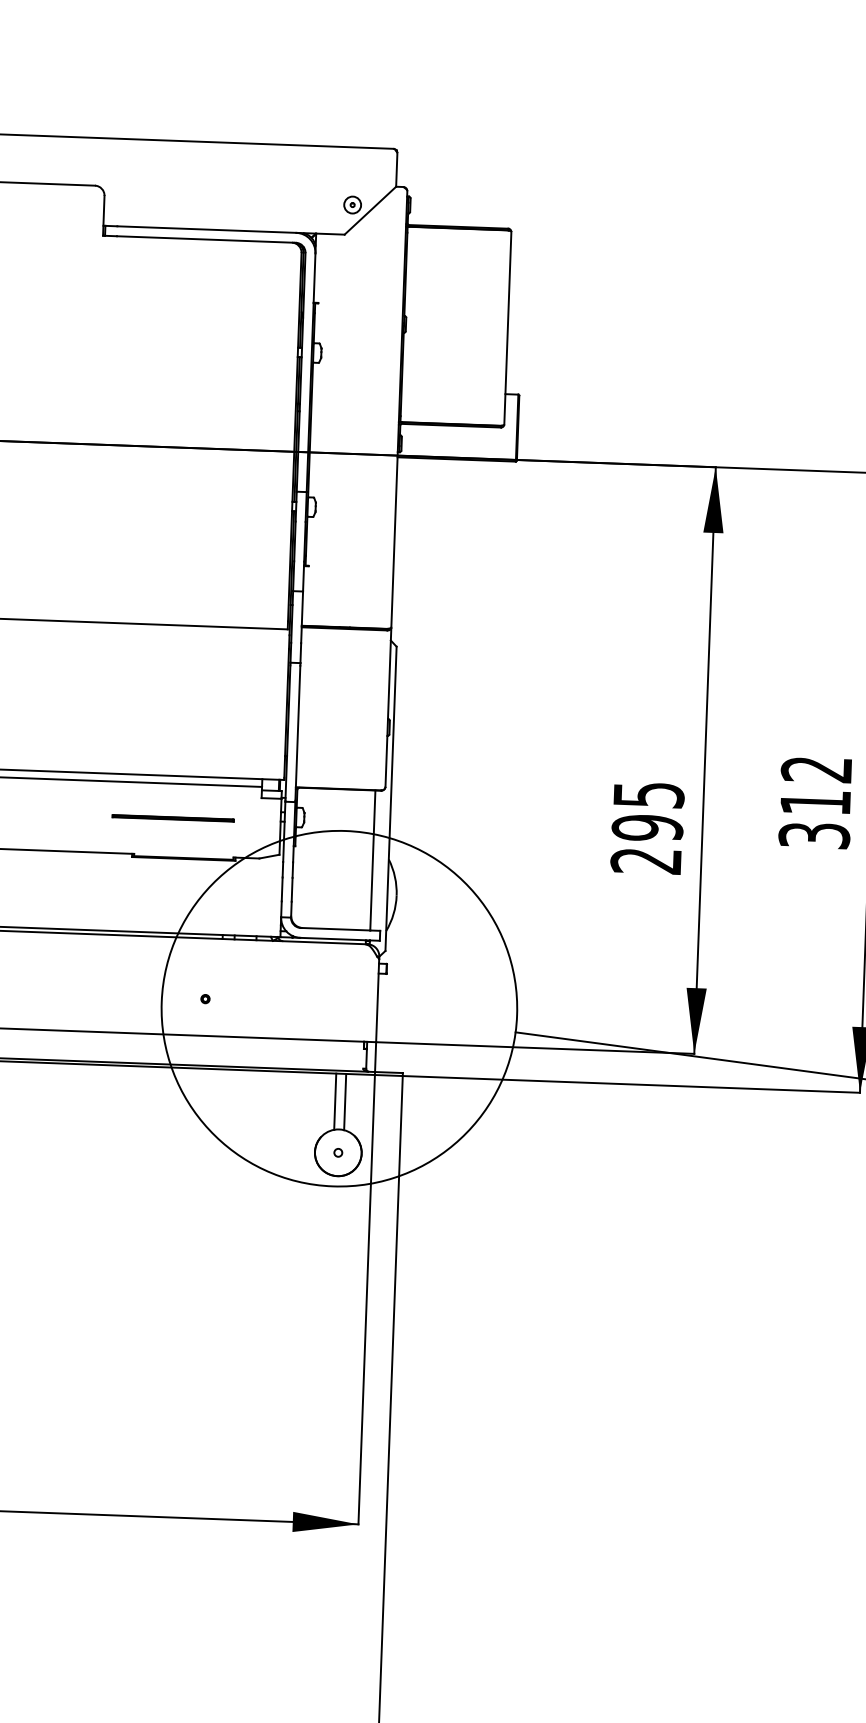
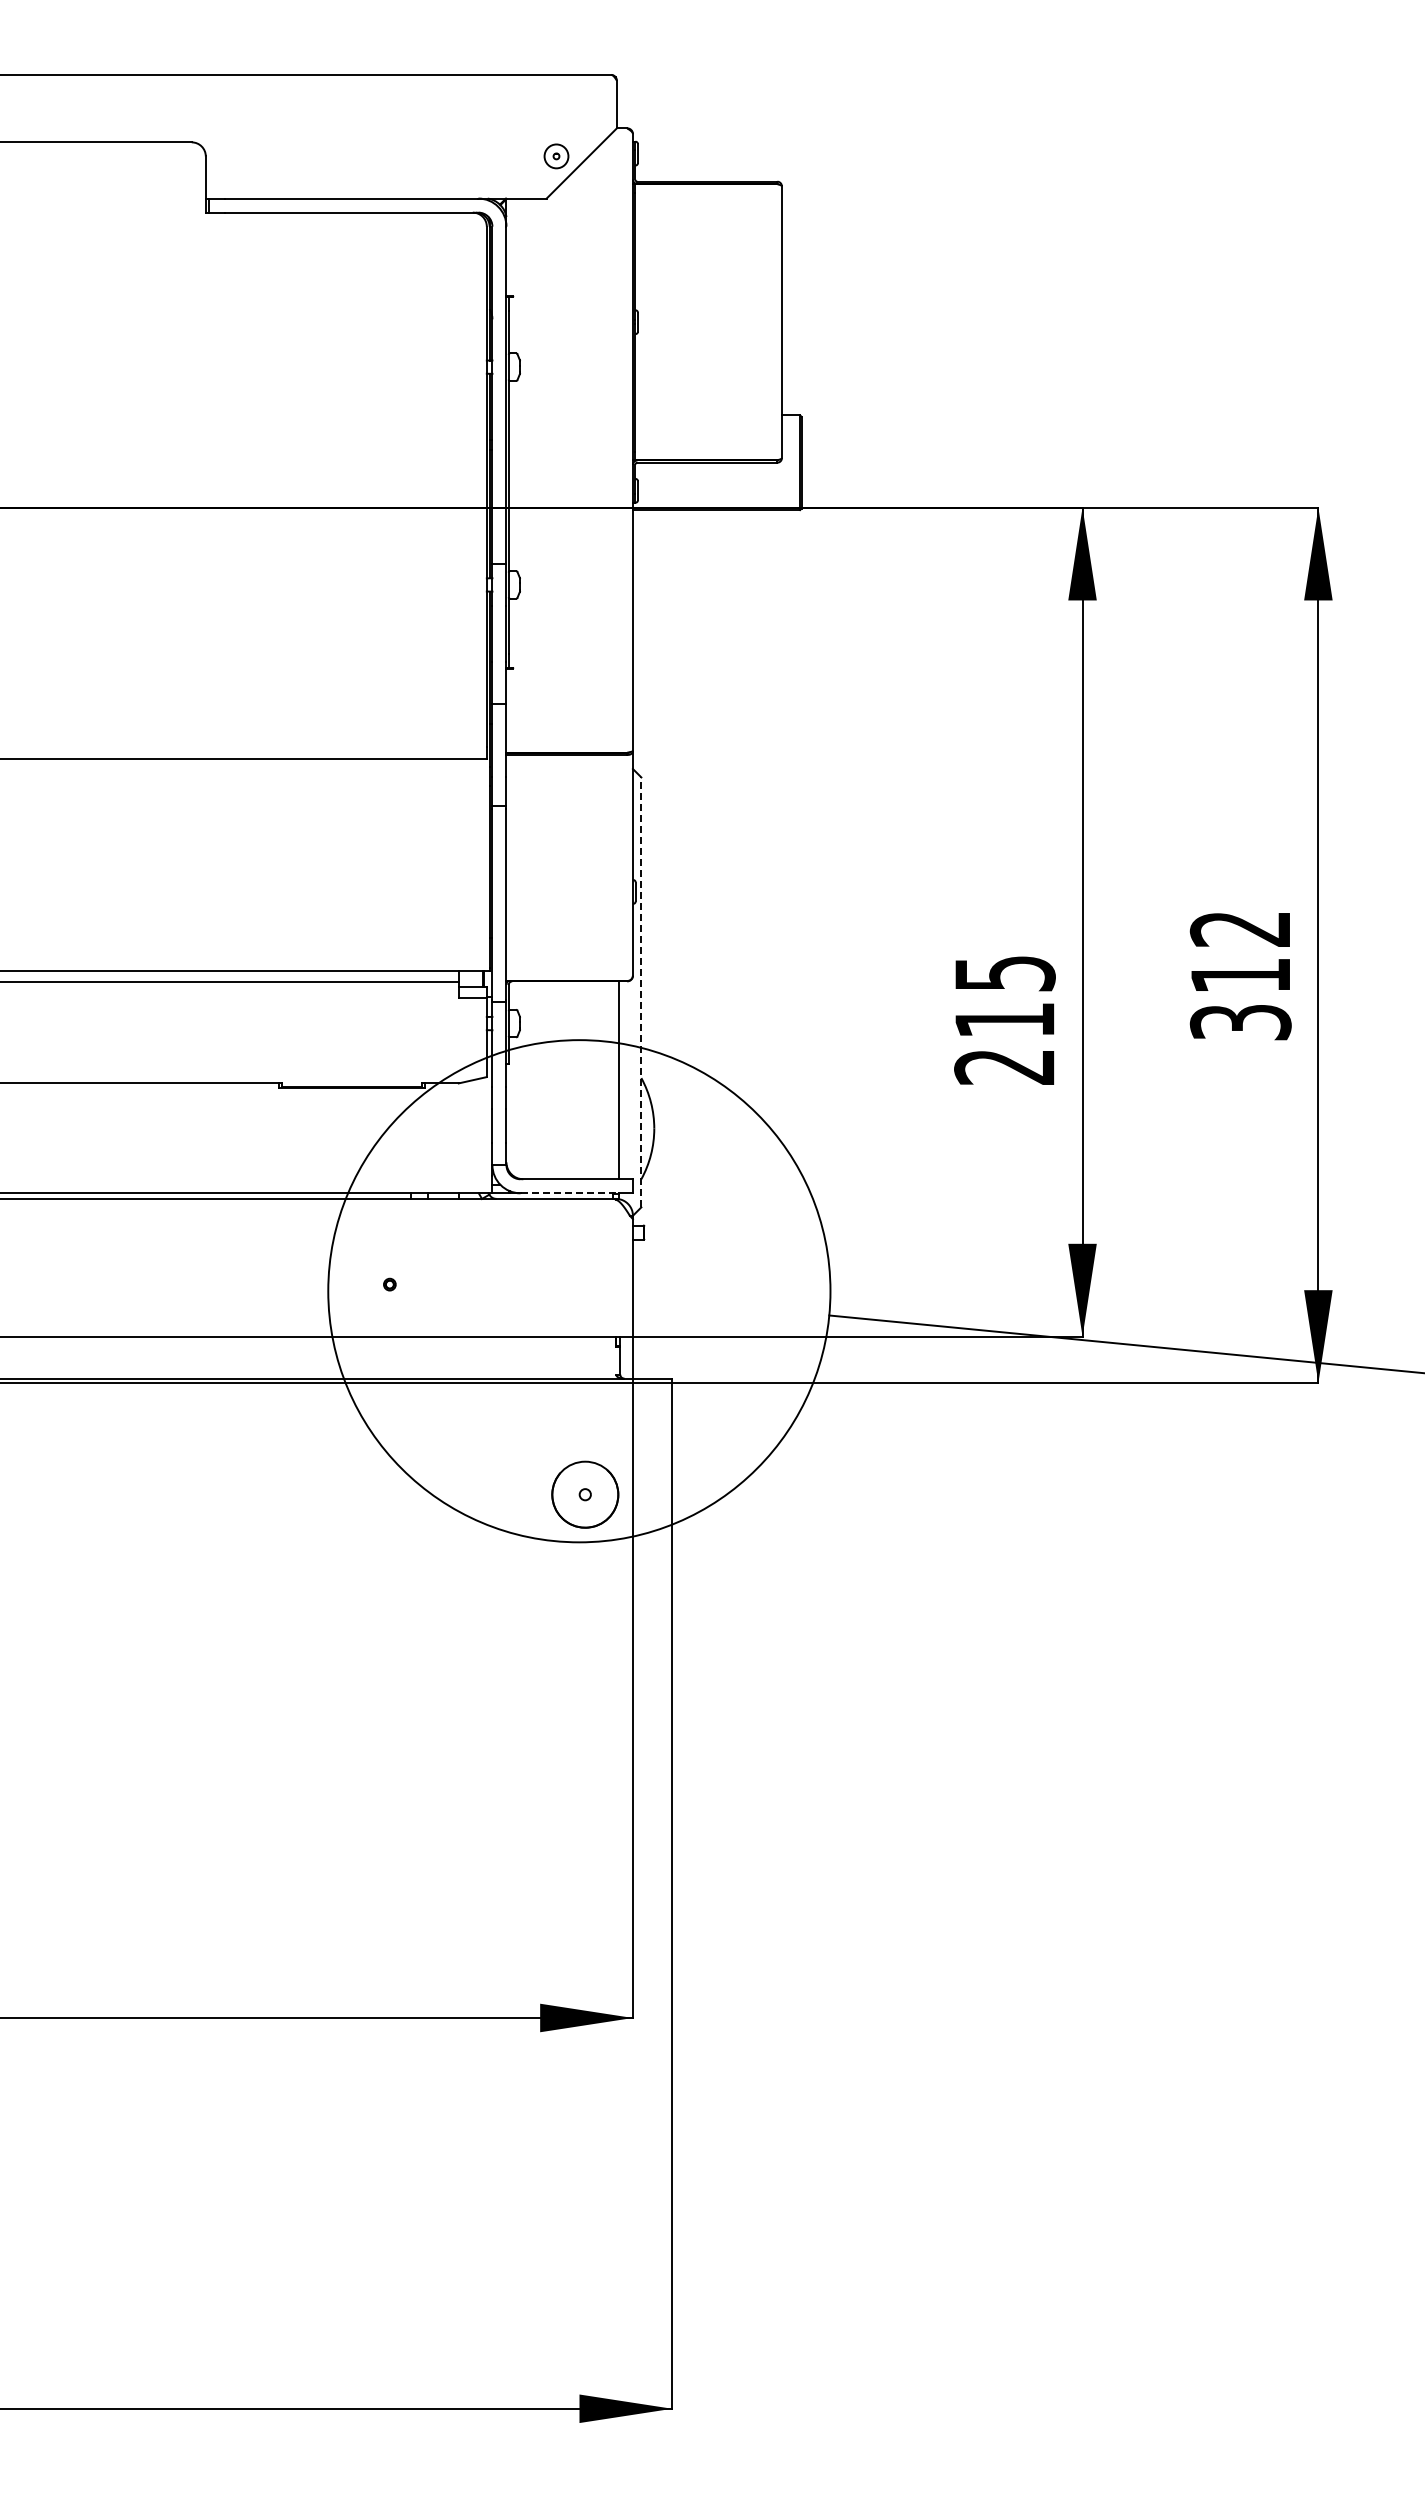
line: (391, 798) -> (641, 992), solid -> dashed
line: (172, 818) -> (334, 1031), removed
text: (647, 828) -> (1004, 1020), 295 -> 215
line: (335, 939) -> (570, 1193), solid -> dashed
line: (335, 1101) -> (578, 1422), removed
line: (345, 1101) -> (592, 1422), removed

